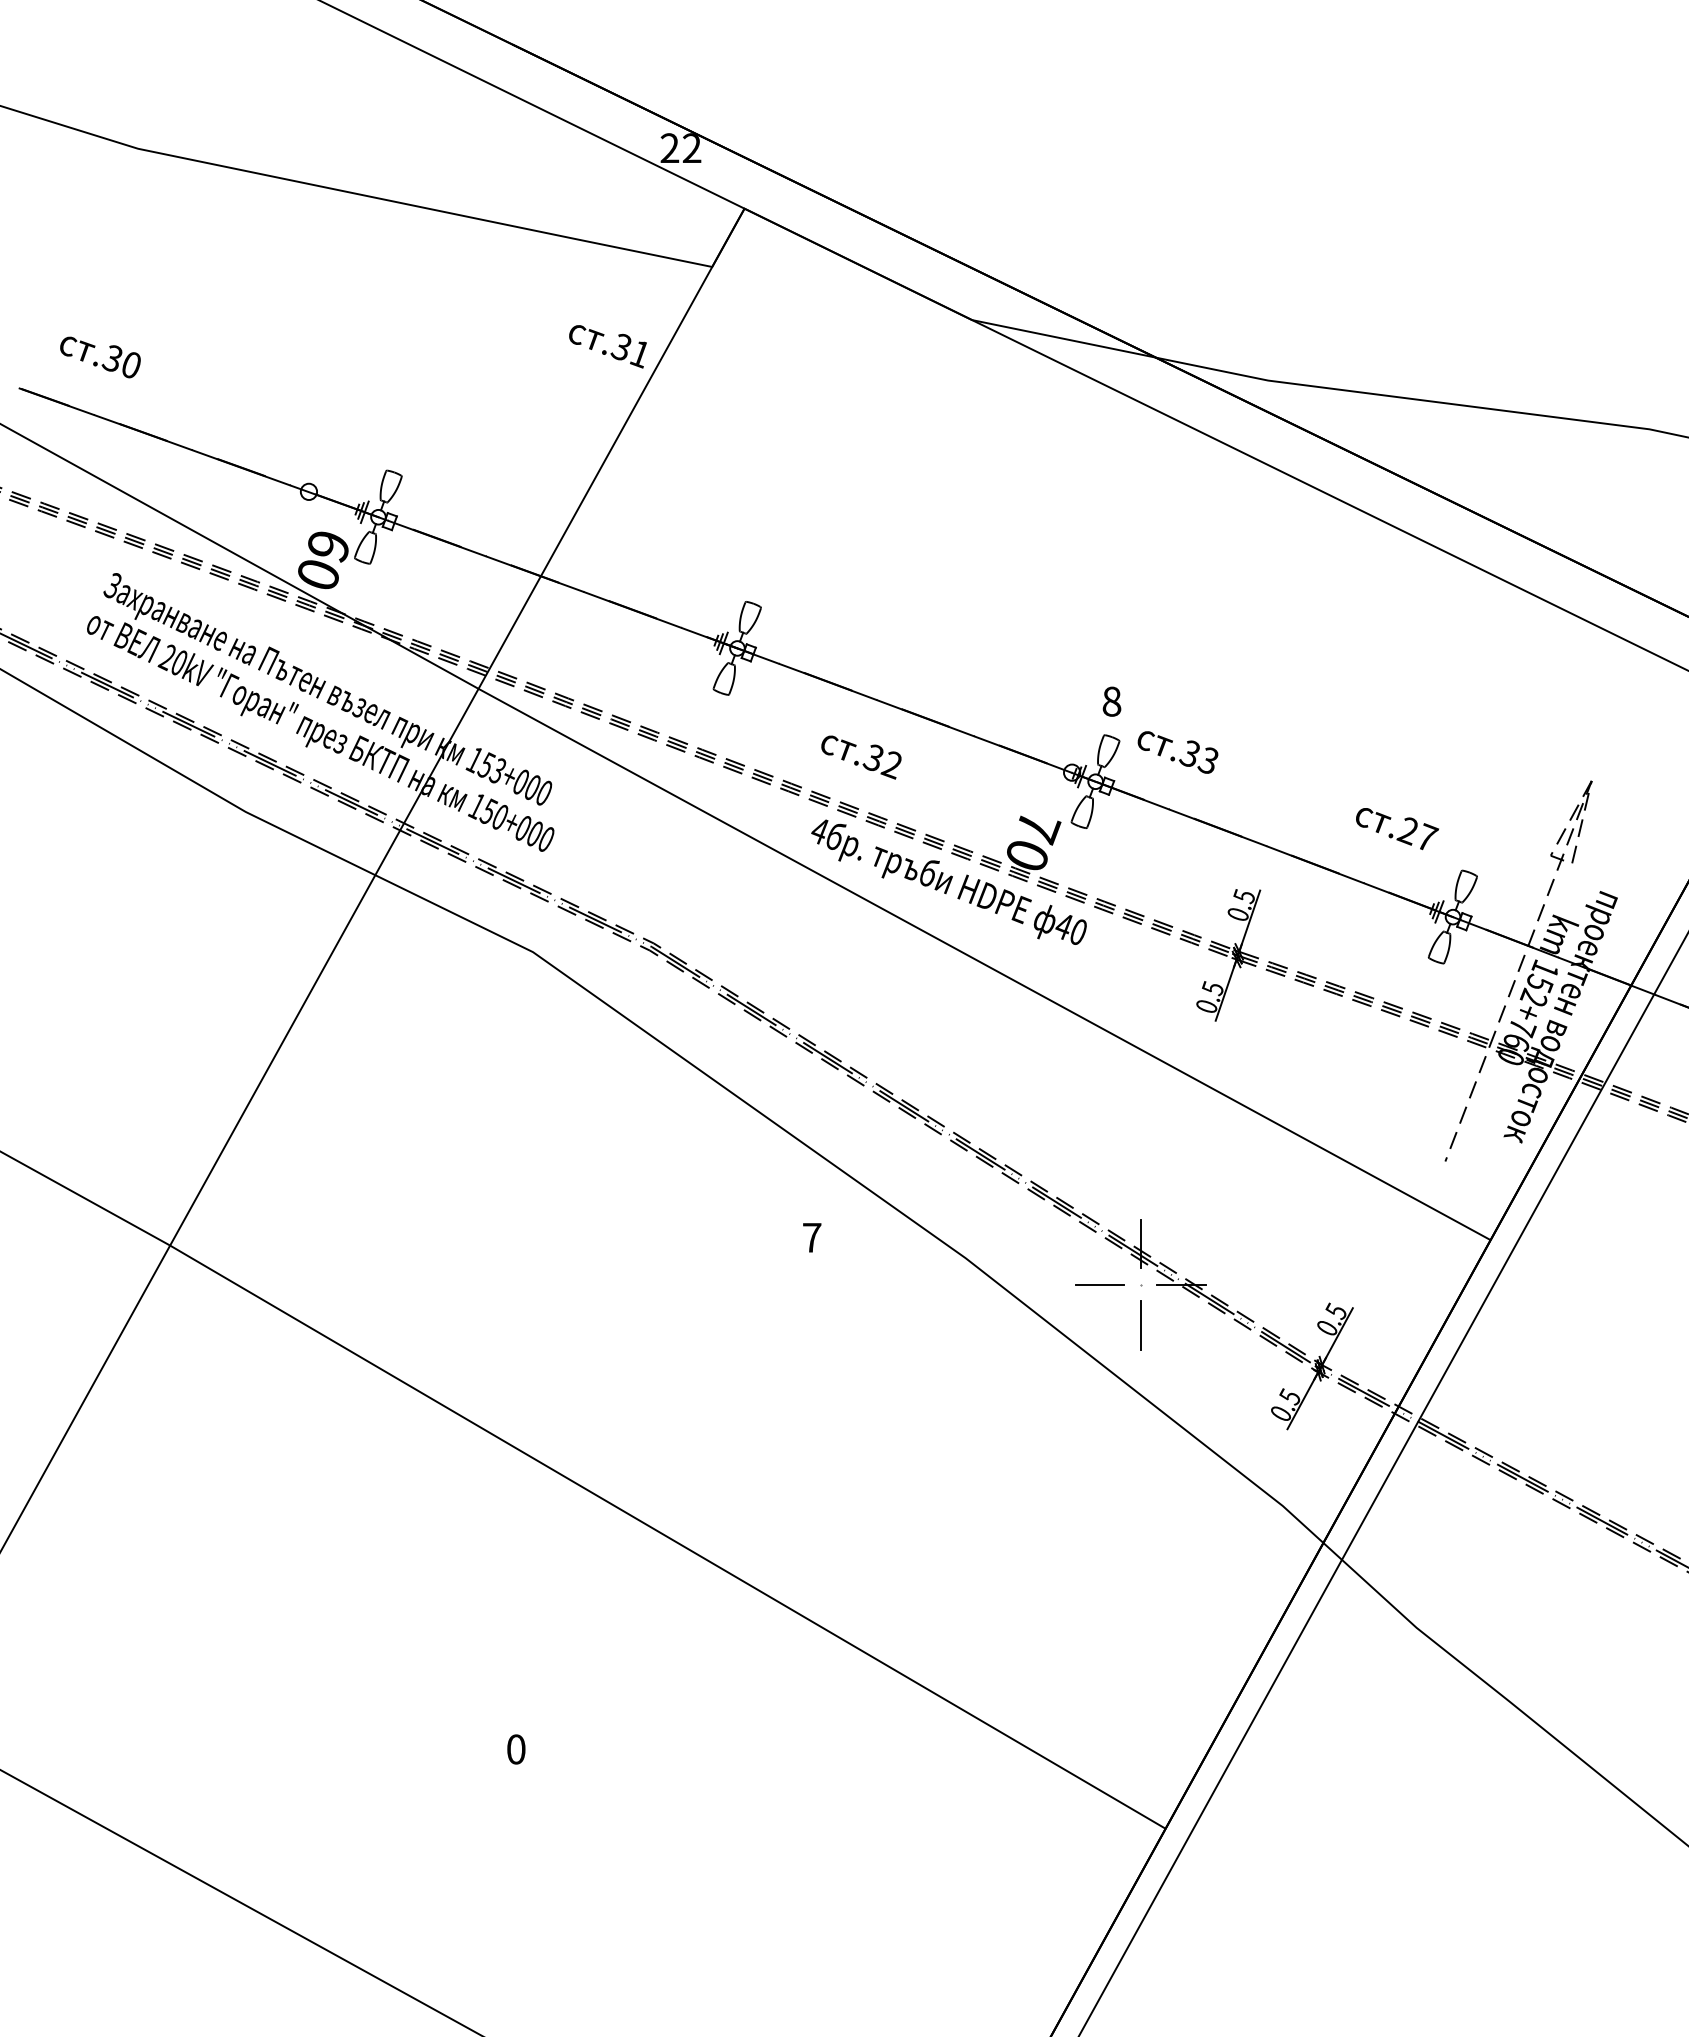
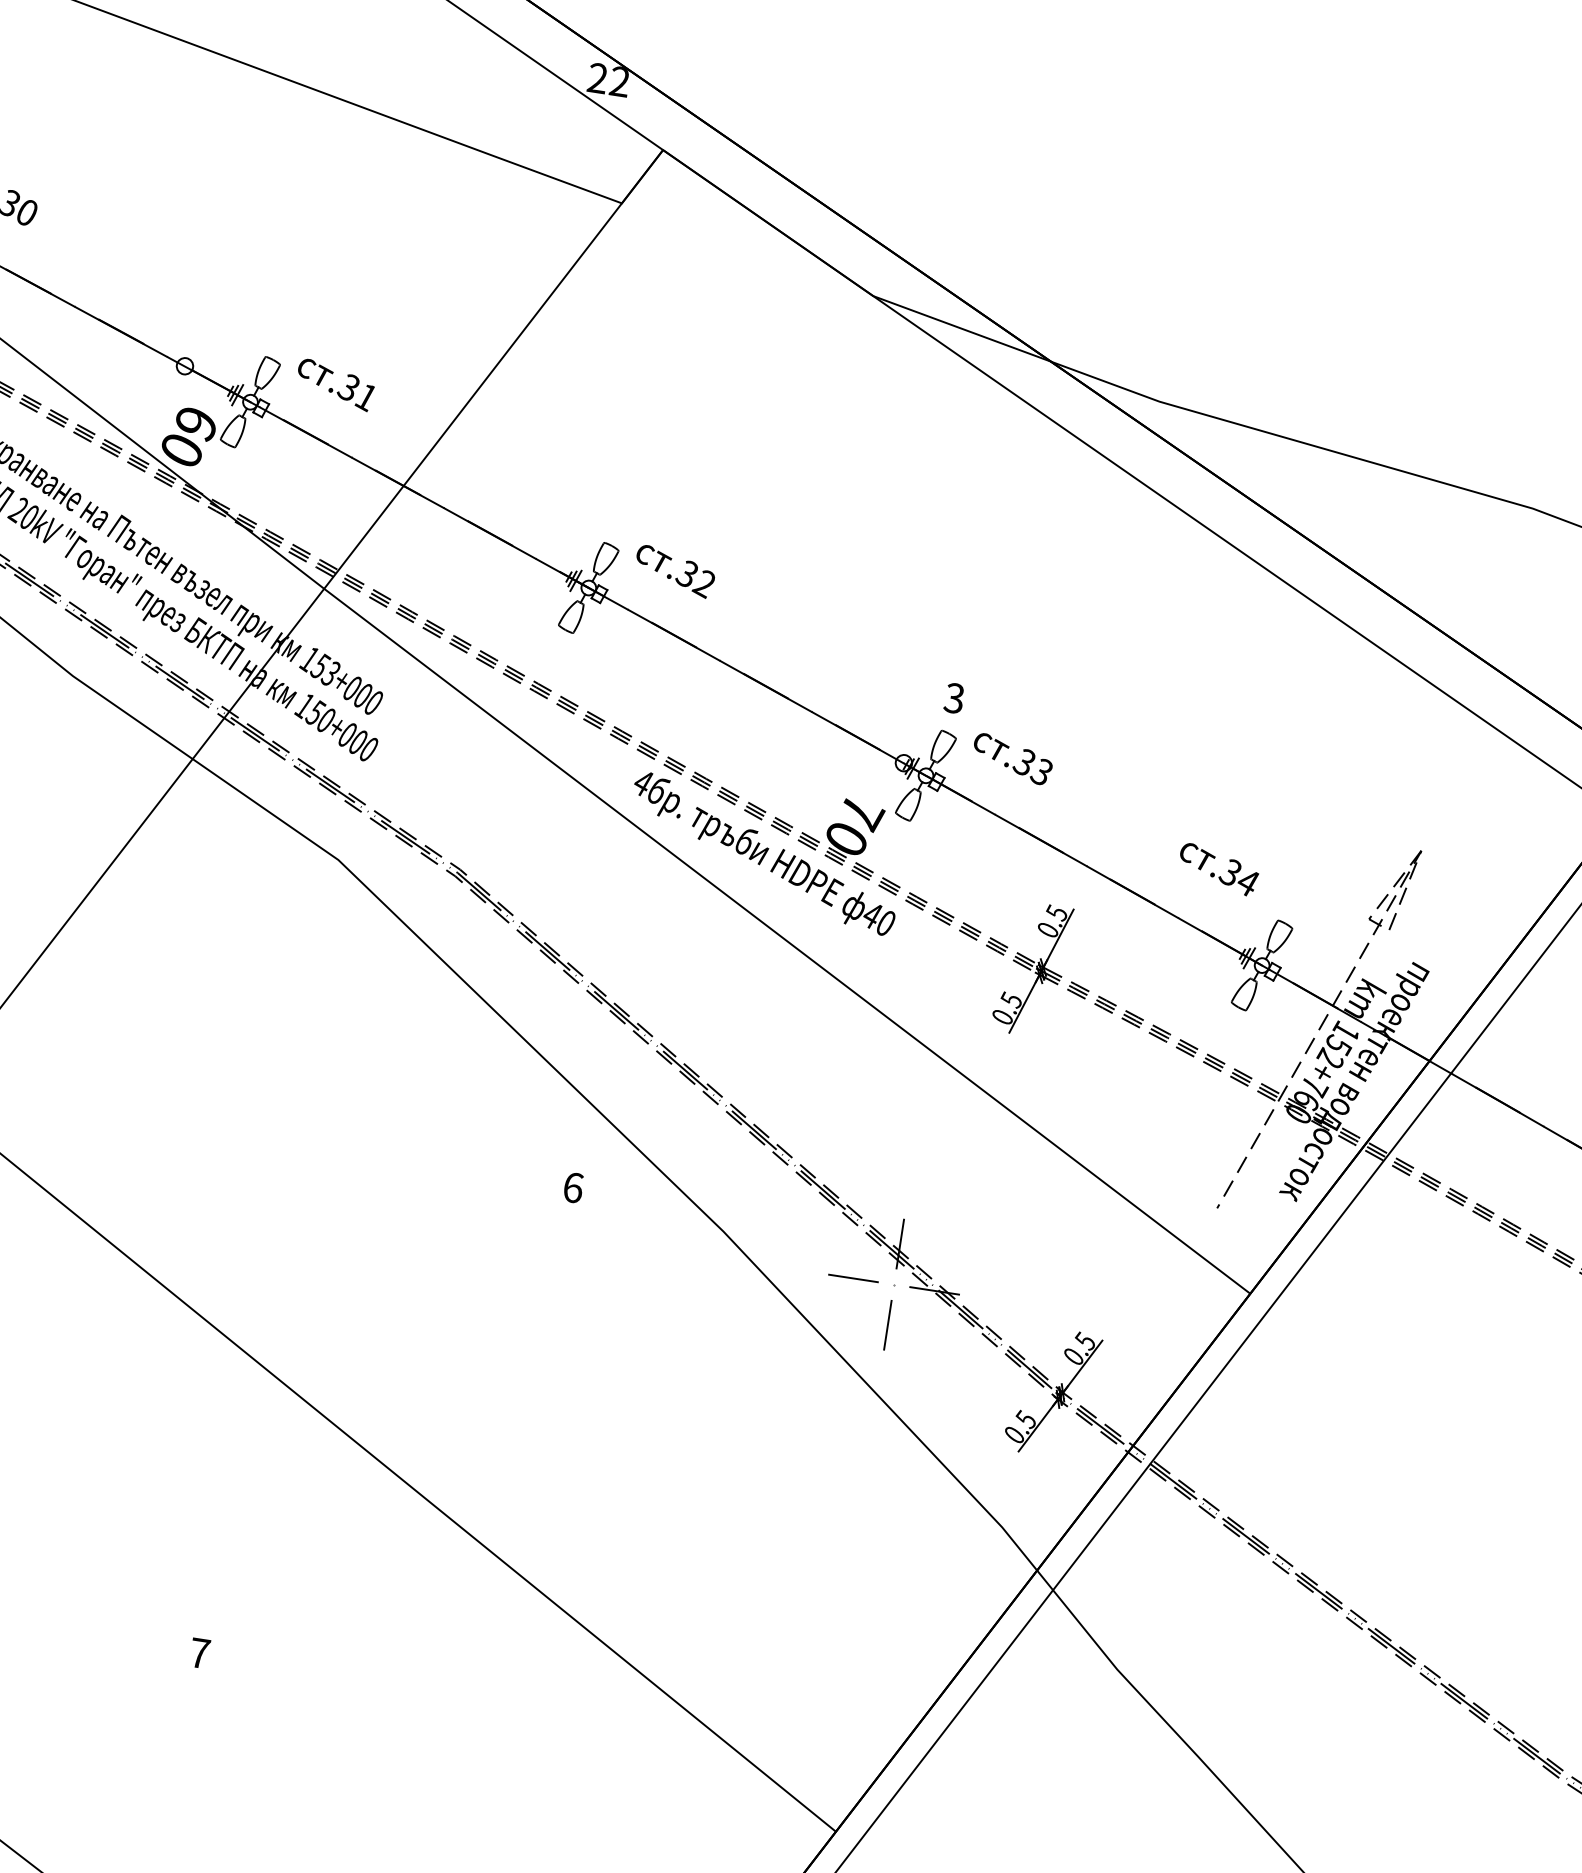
text: (607, 346) -> (334, 384), moved
text: (1111, 701) -> (954, 698), 8 -> 3
text: (861, 757) -> (675, 571), moved
text: (1417, 834) -> (1239, 877), .27 -> .34
text: (812, 1237) -> (573, 1187), 7 -> 6
text: (516, 1749) -> (200, 1653), 0 -> 7

